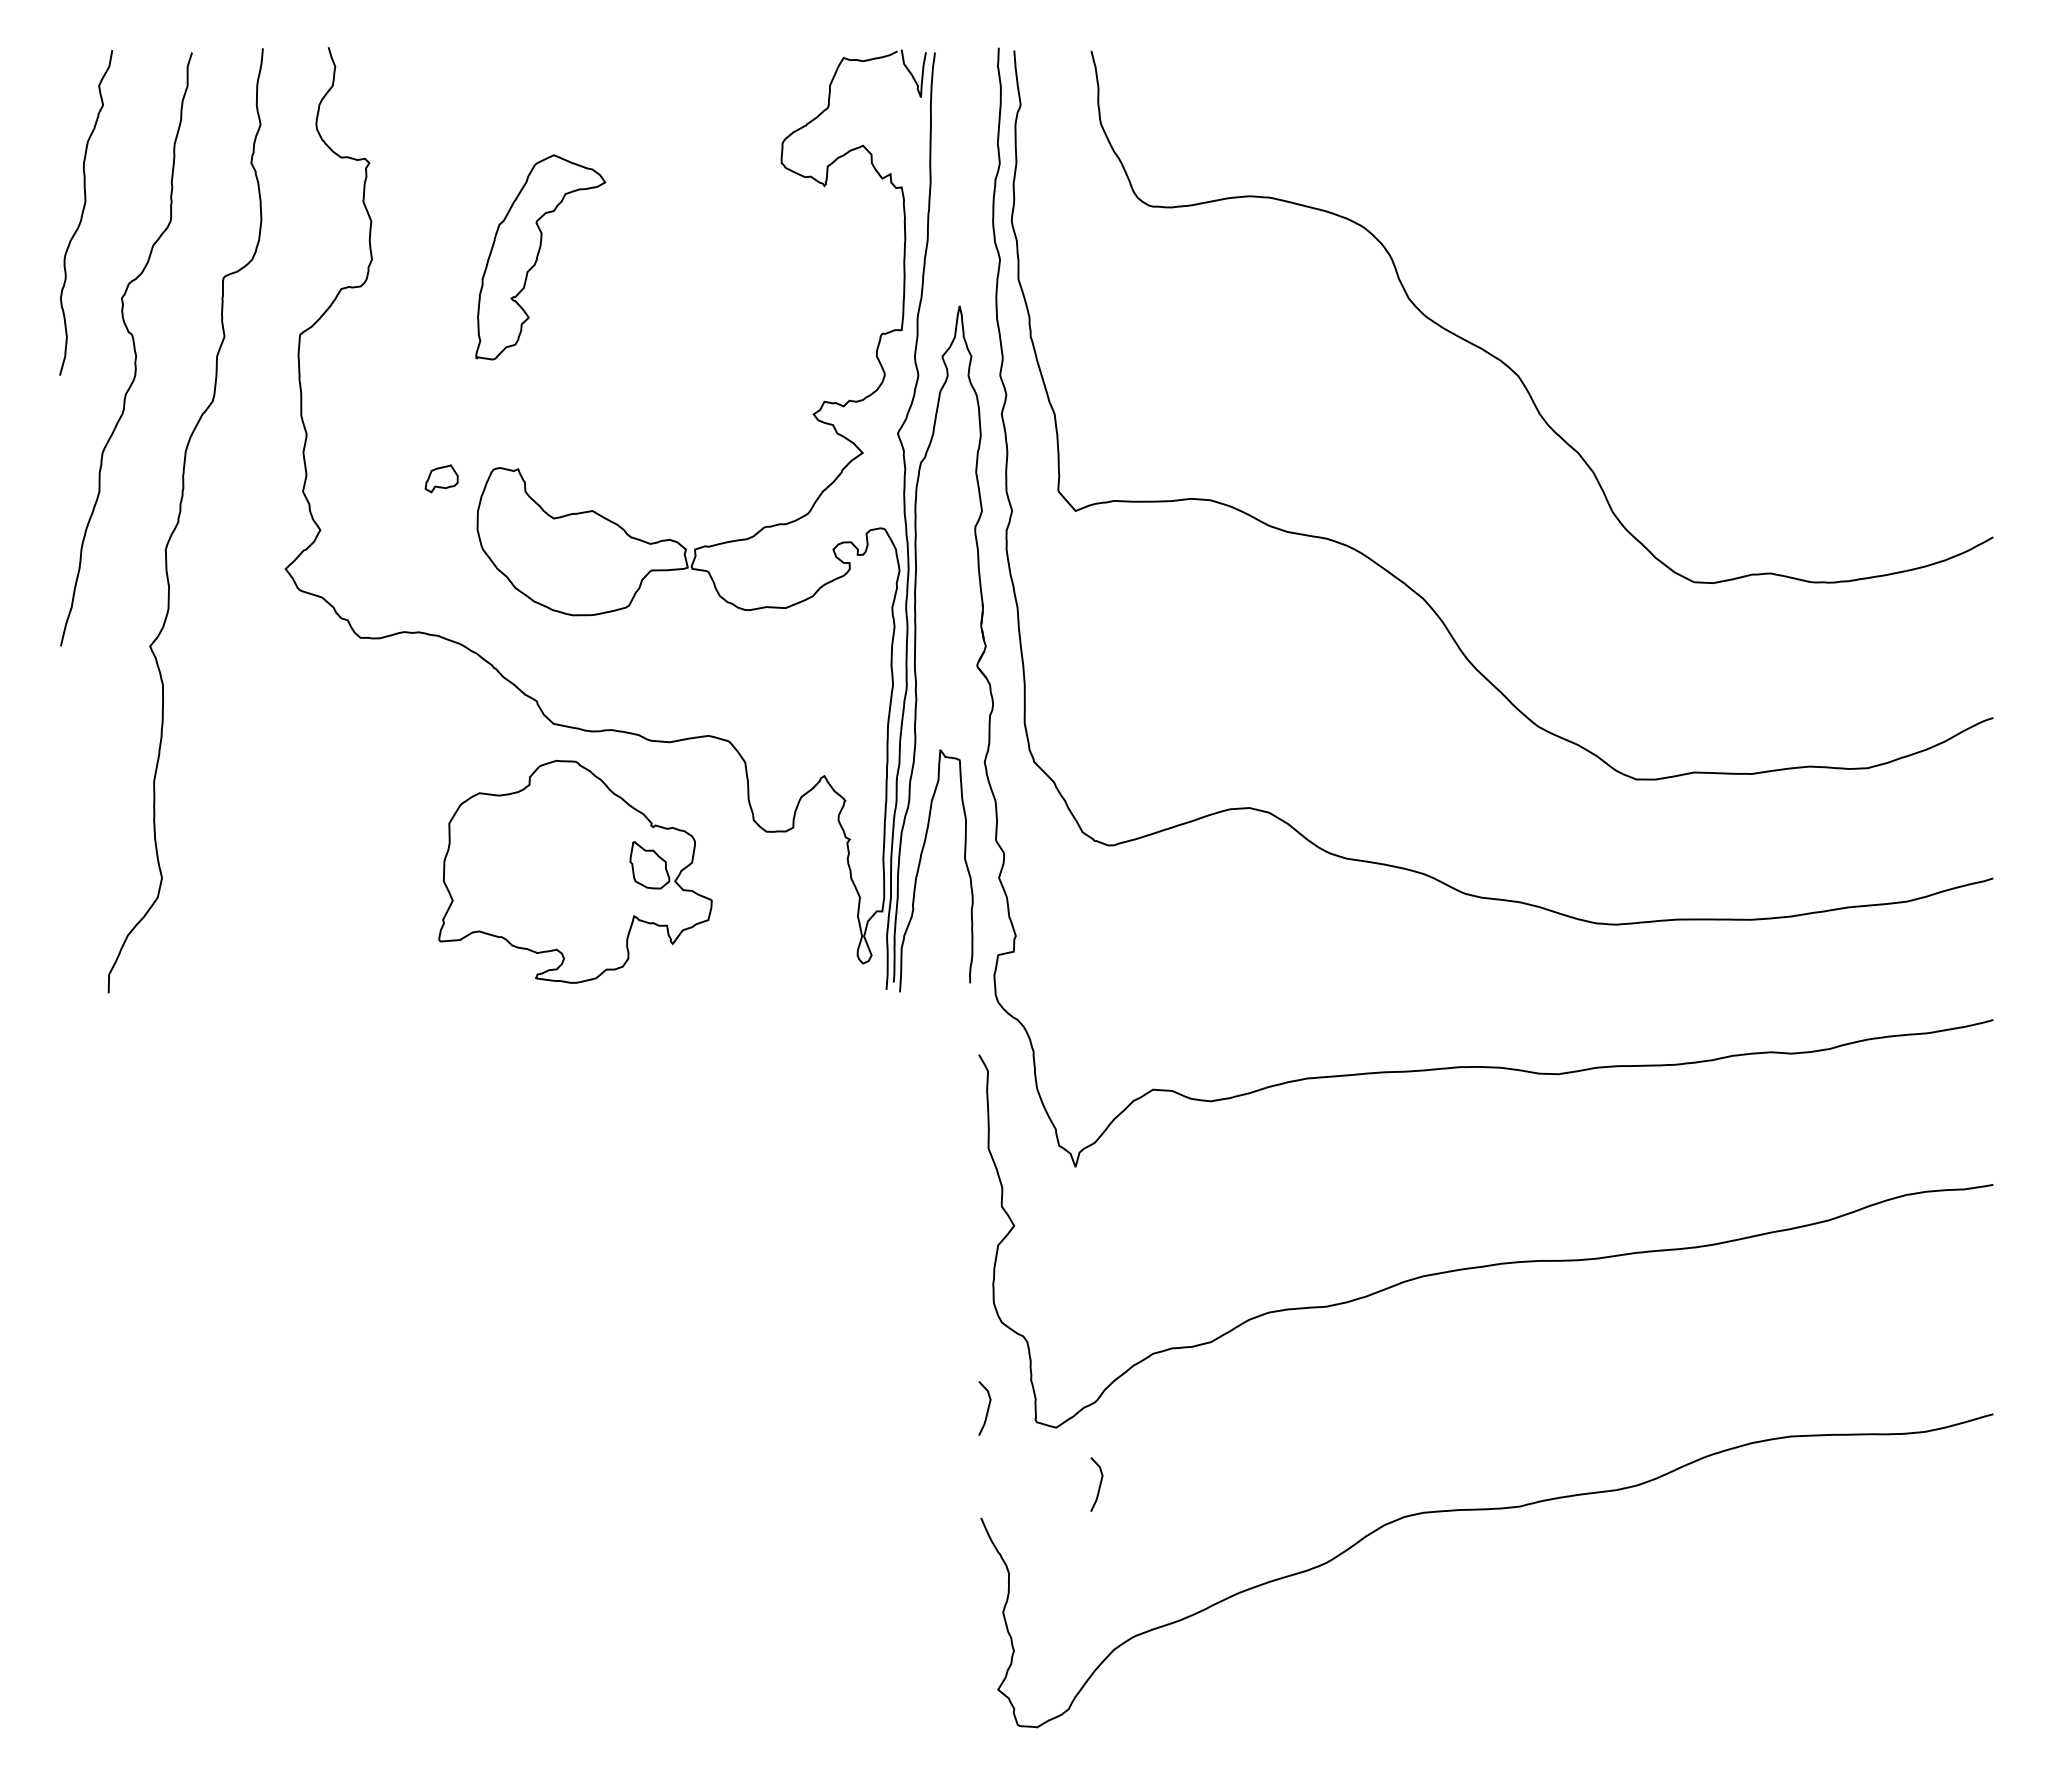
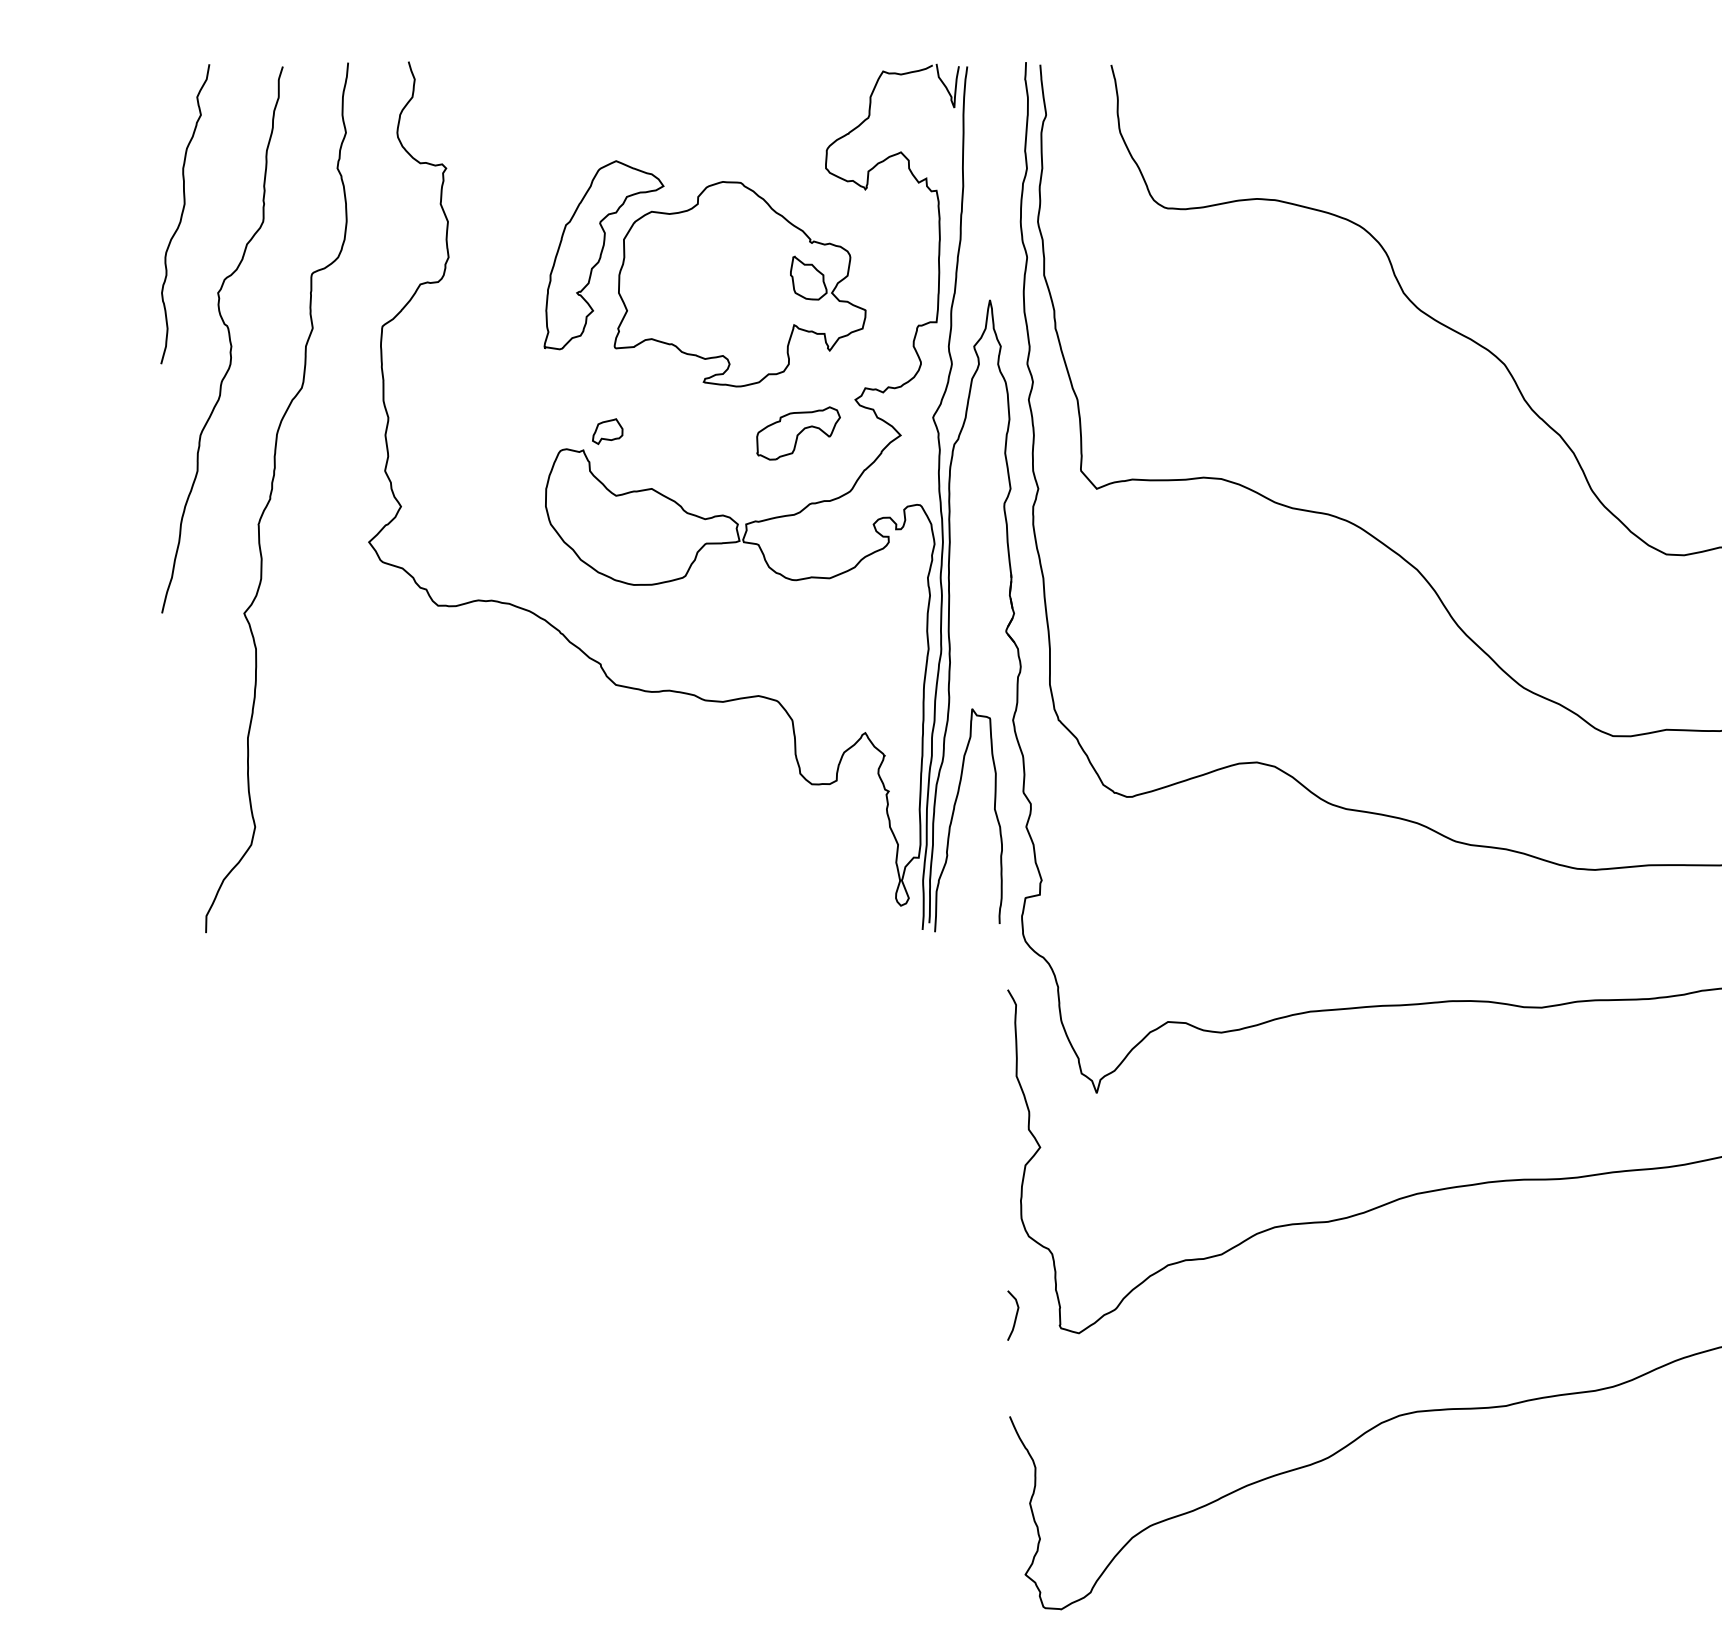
part: (751, 450) -> (798, 433), added
part: (441, 478) -> (607, 431), moved
part: (575, 871) -> (740, 283), moved
curve: (1099, 1484) -> (1118, 1385), removed

